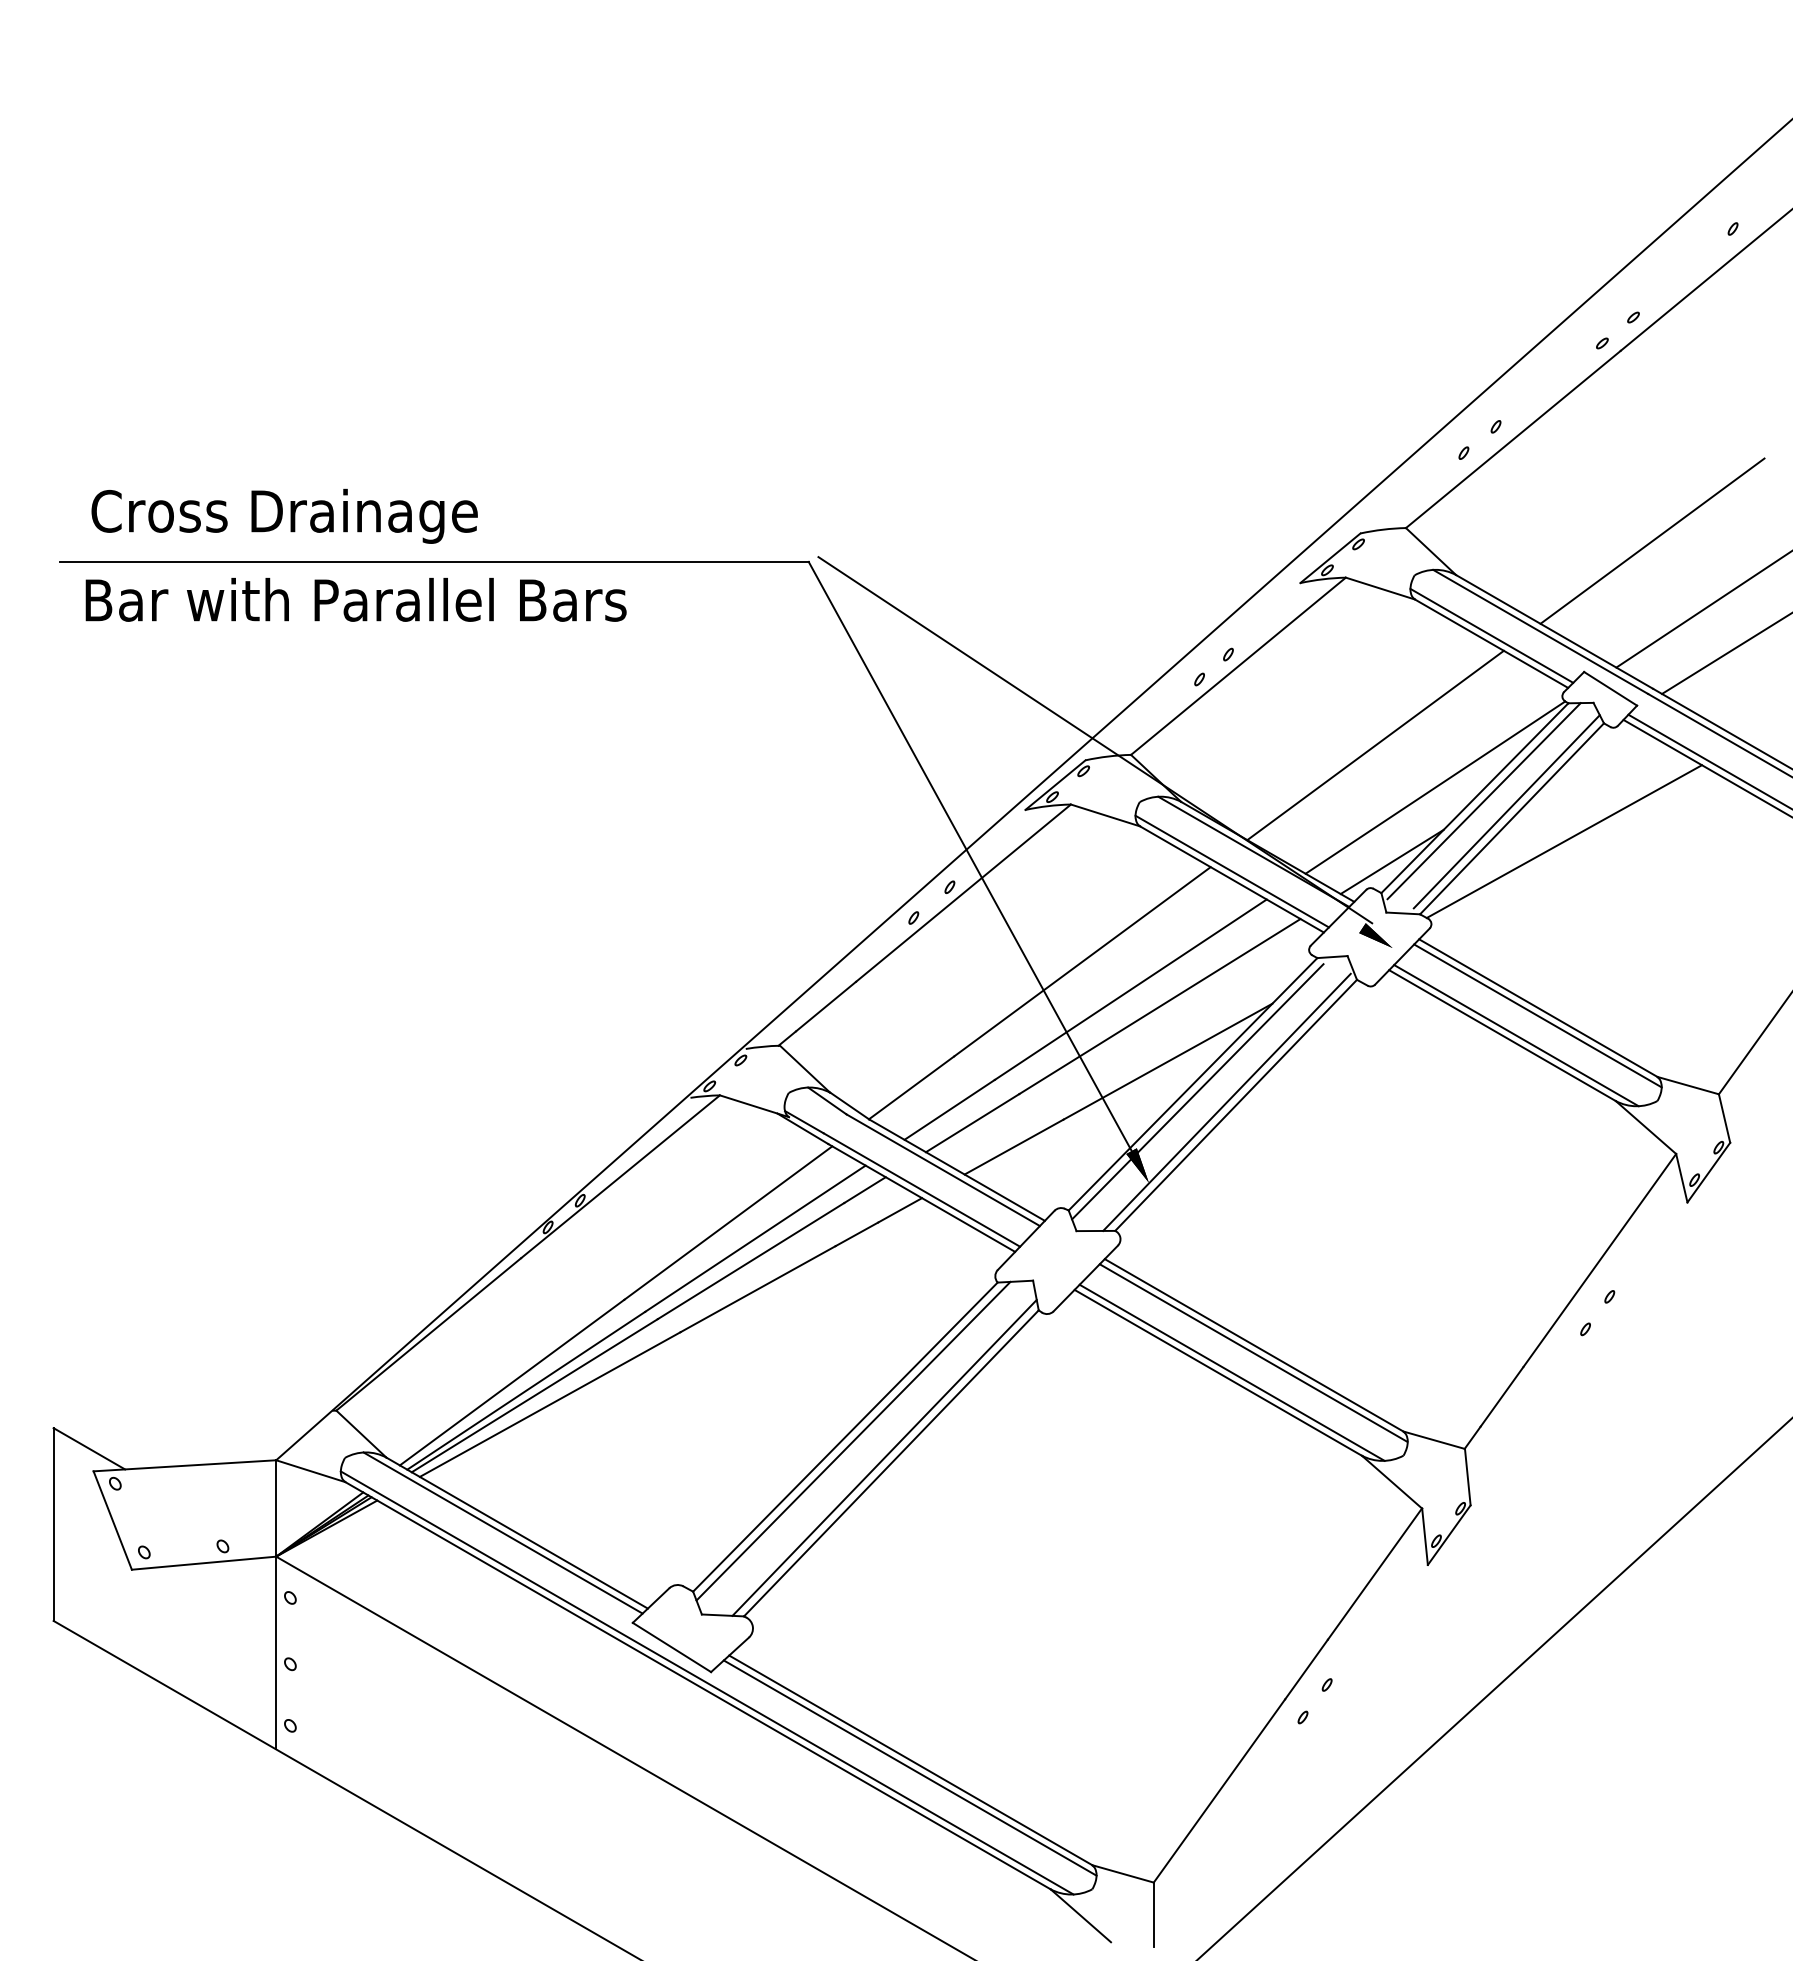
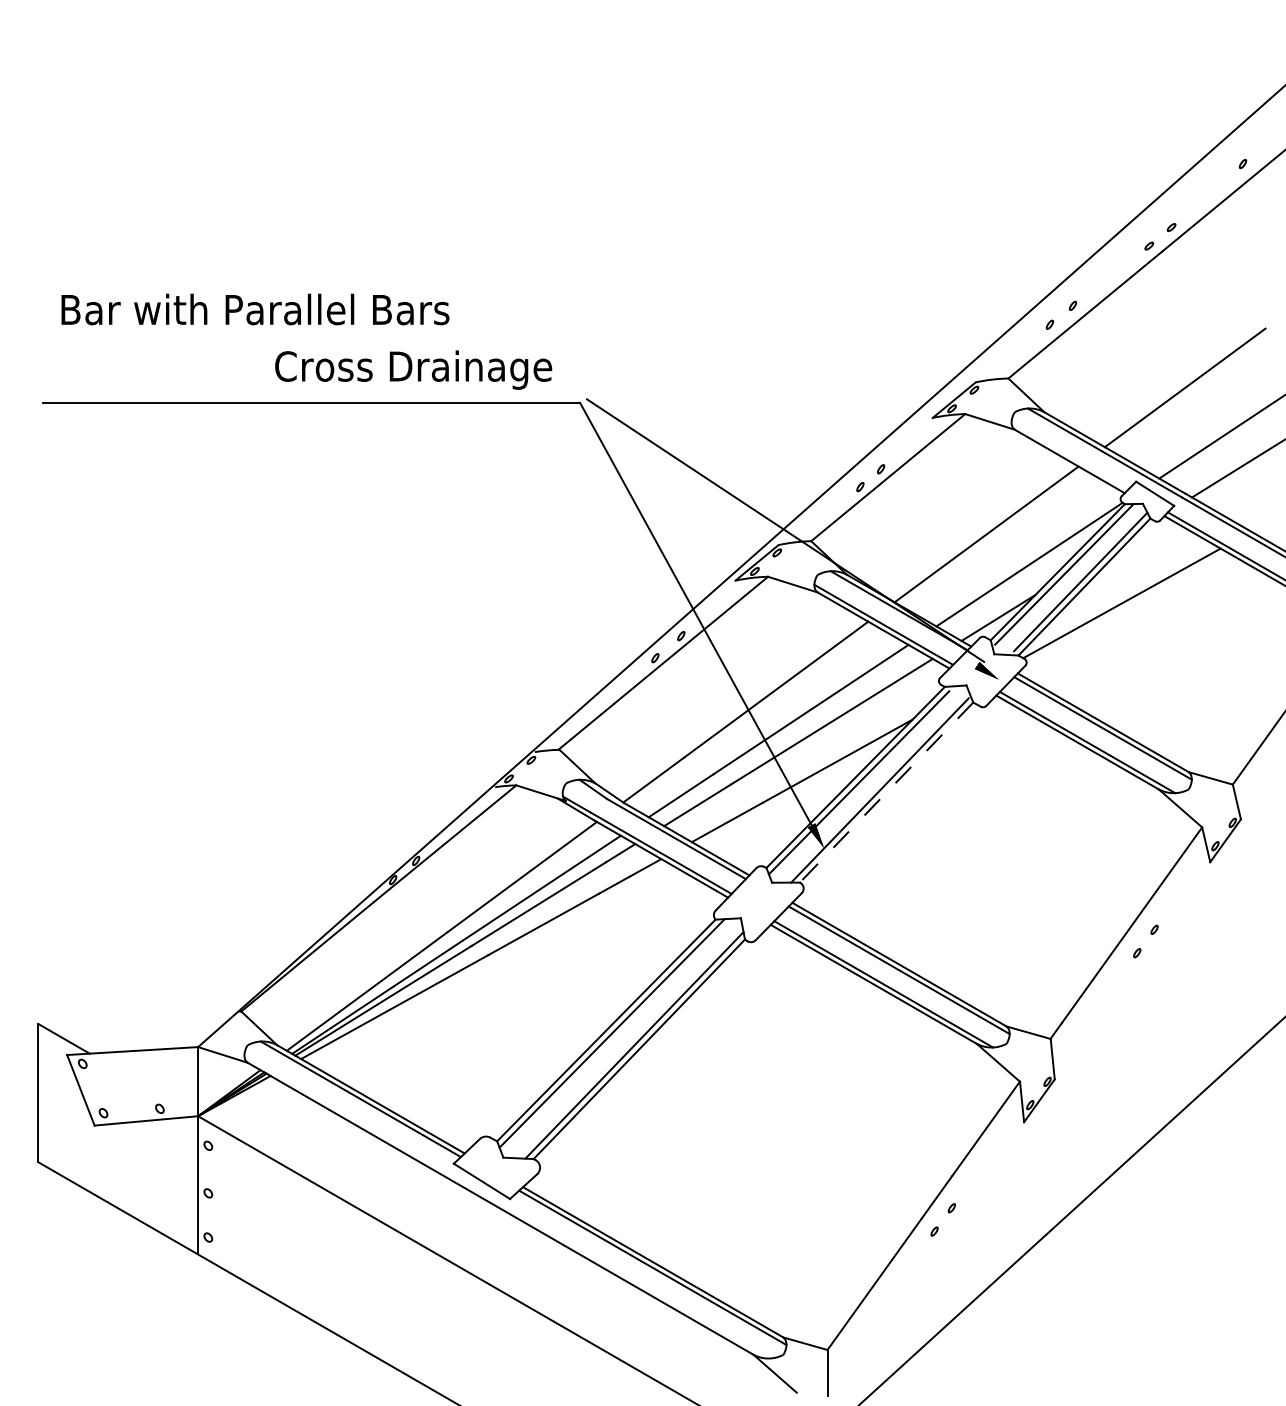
text: (284, 515) -> (413, 369), moved
text: (355, 599) -> (254, 309), moved
line: (1491, 635) -> (1069, 455), removed
line: (1235, 1105) -> (886, 792), solid -> dashed
line: (706, 1682) -> (506, 1206), removed

